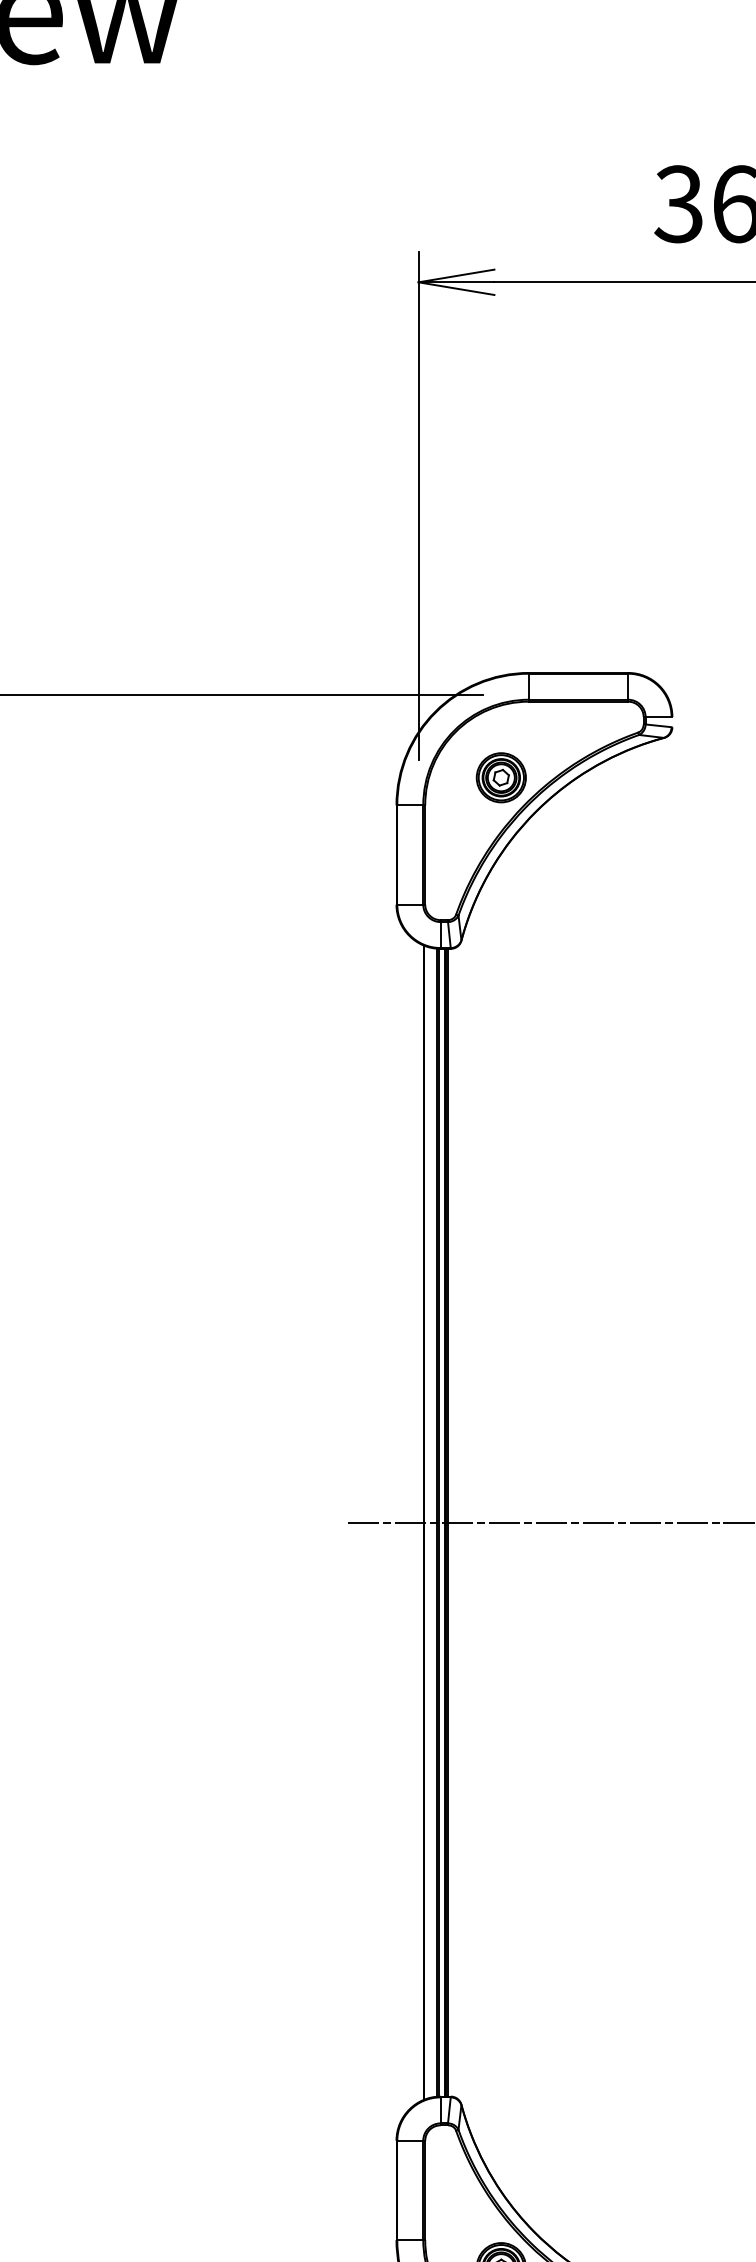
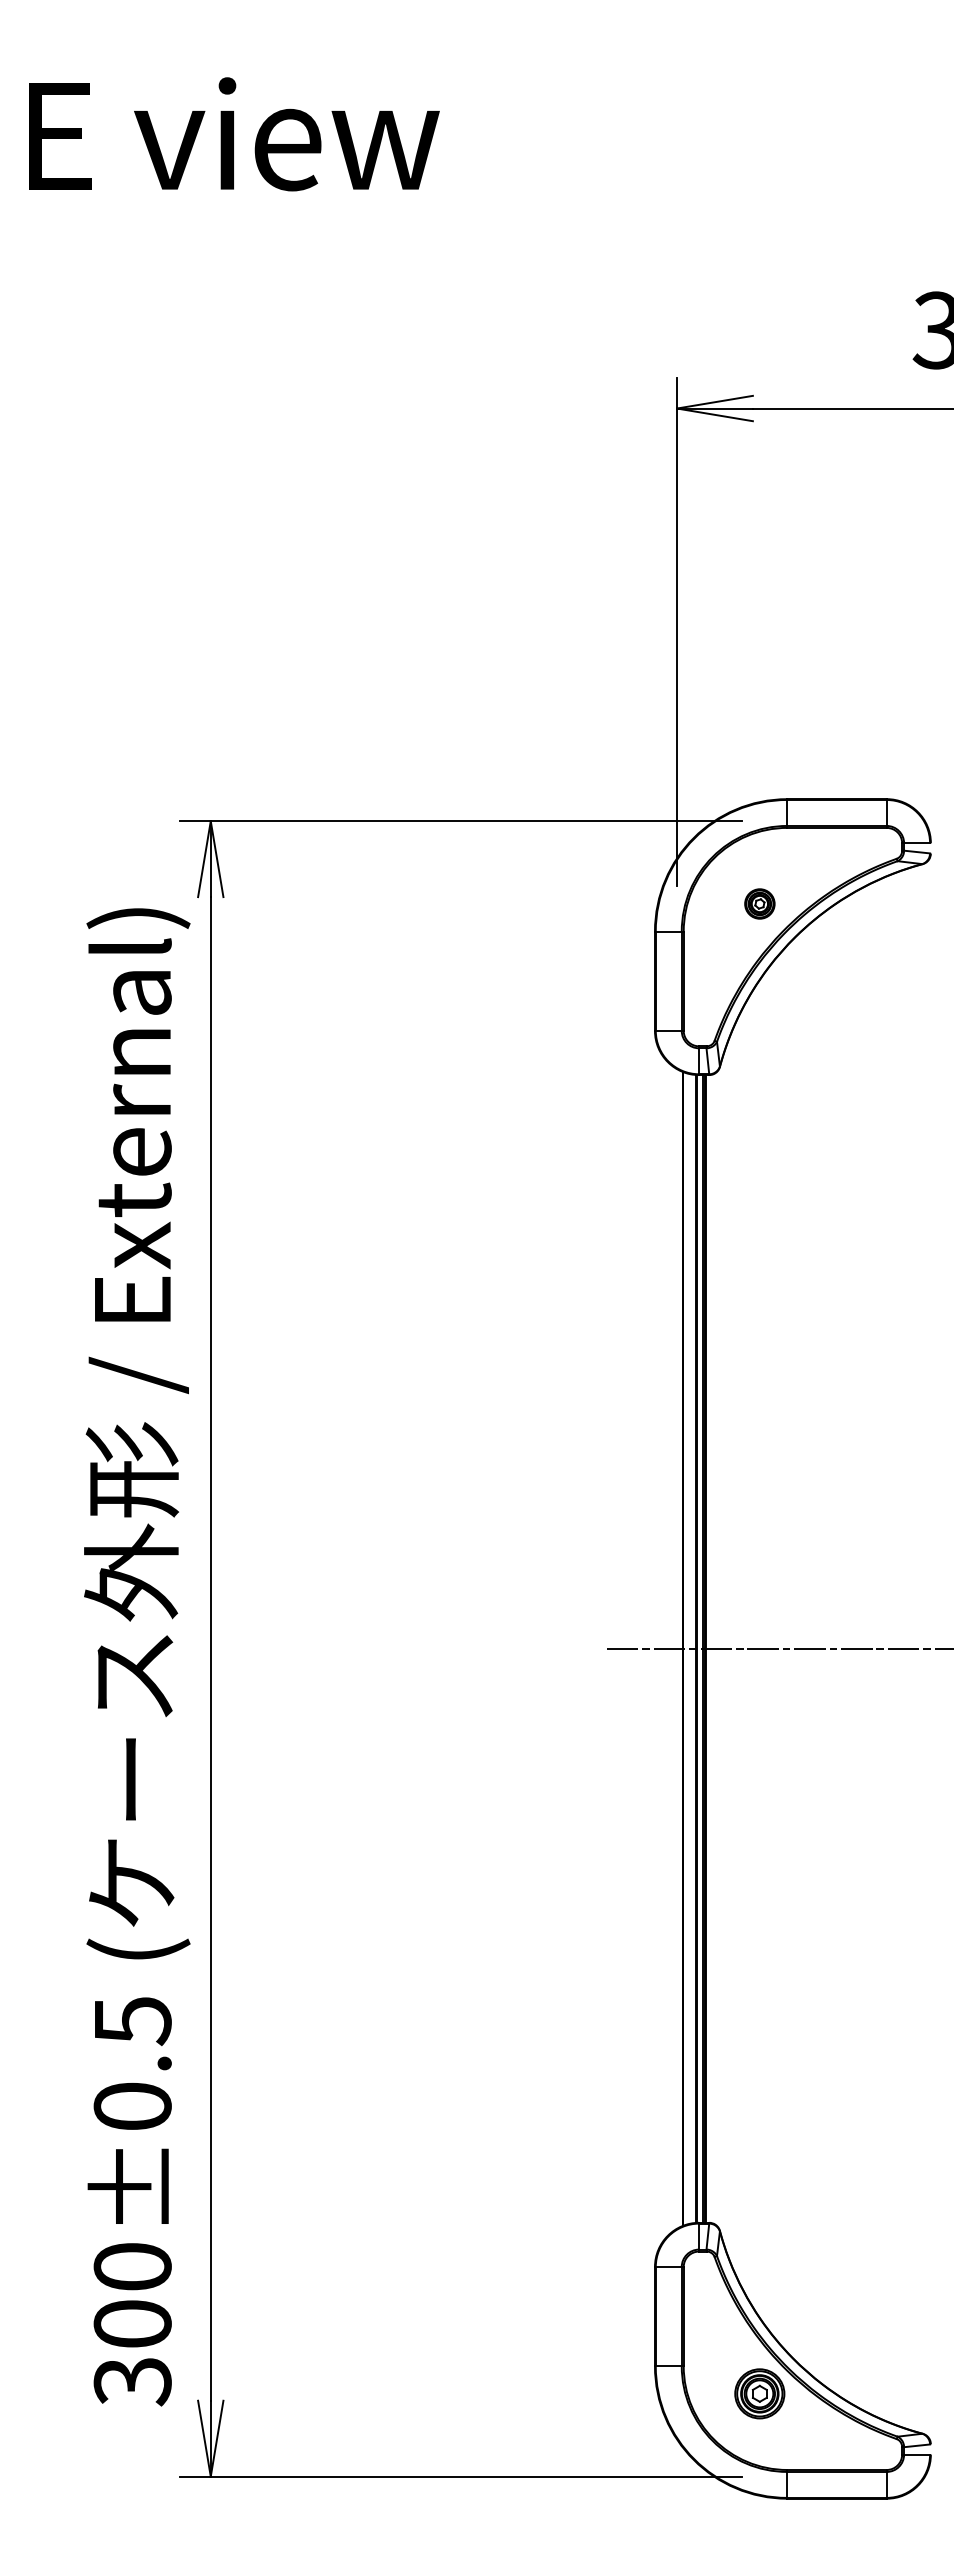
part: (501, 777) -> (759, 903), size x0.6

